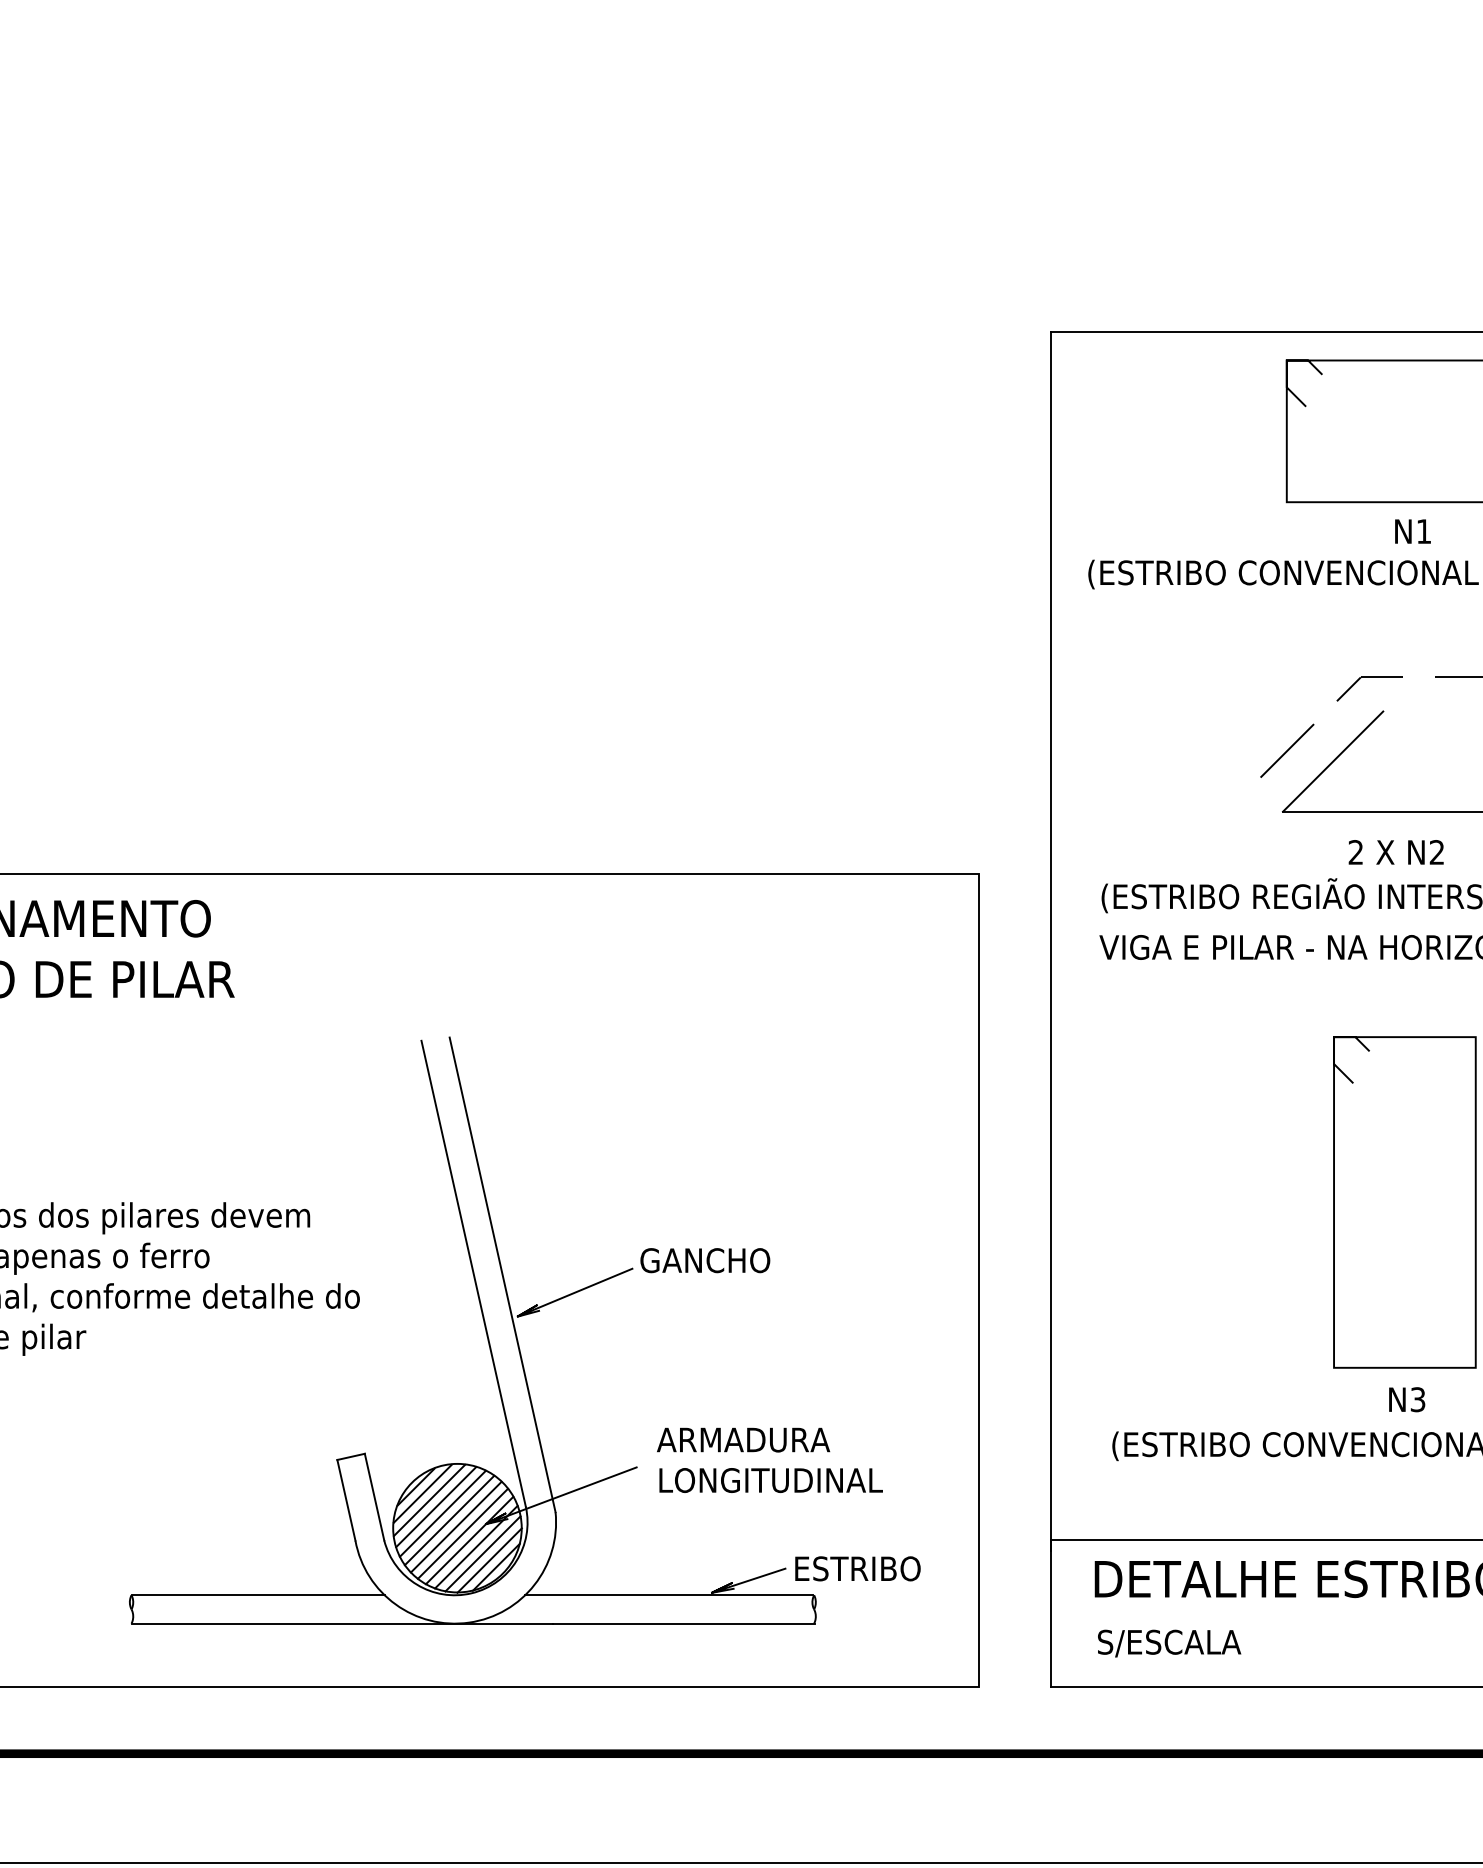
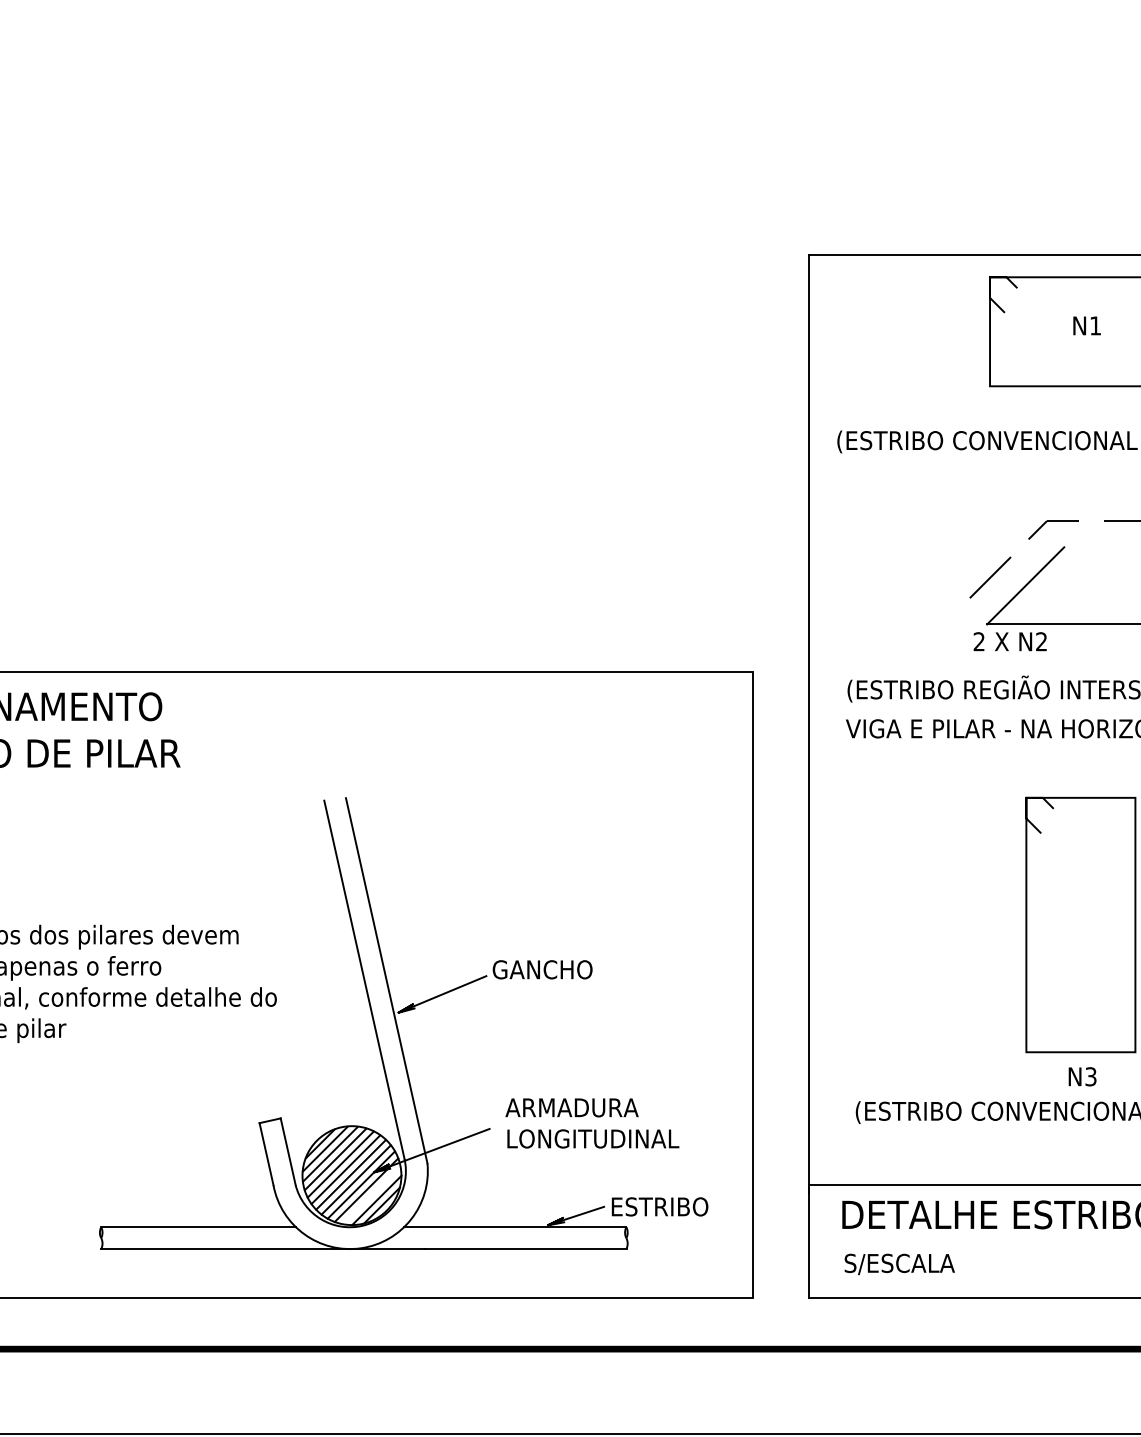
text: (1412, 531) -> (1086, 325), moved
text: (1395, 852) -> (1009, 641), moved
line: (482, 1554) -> (371, 1195), removed

